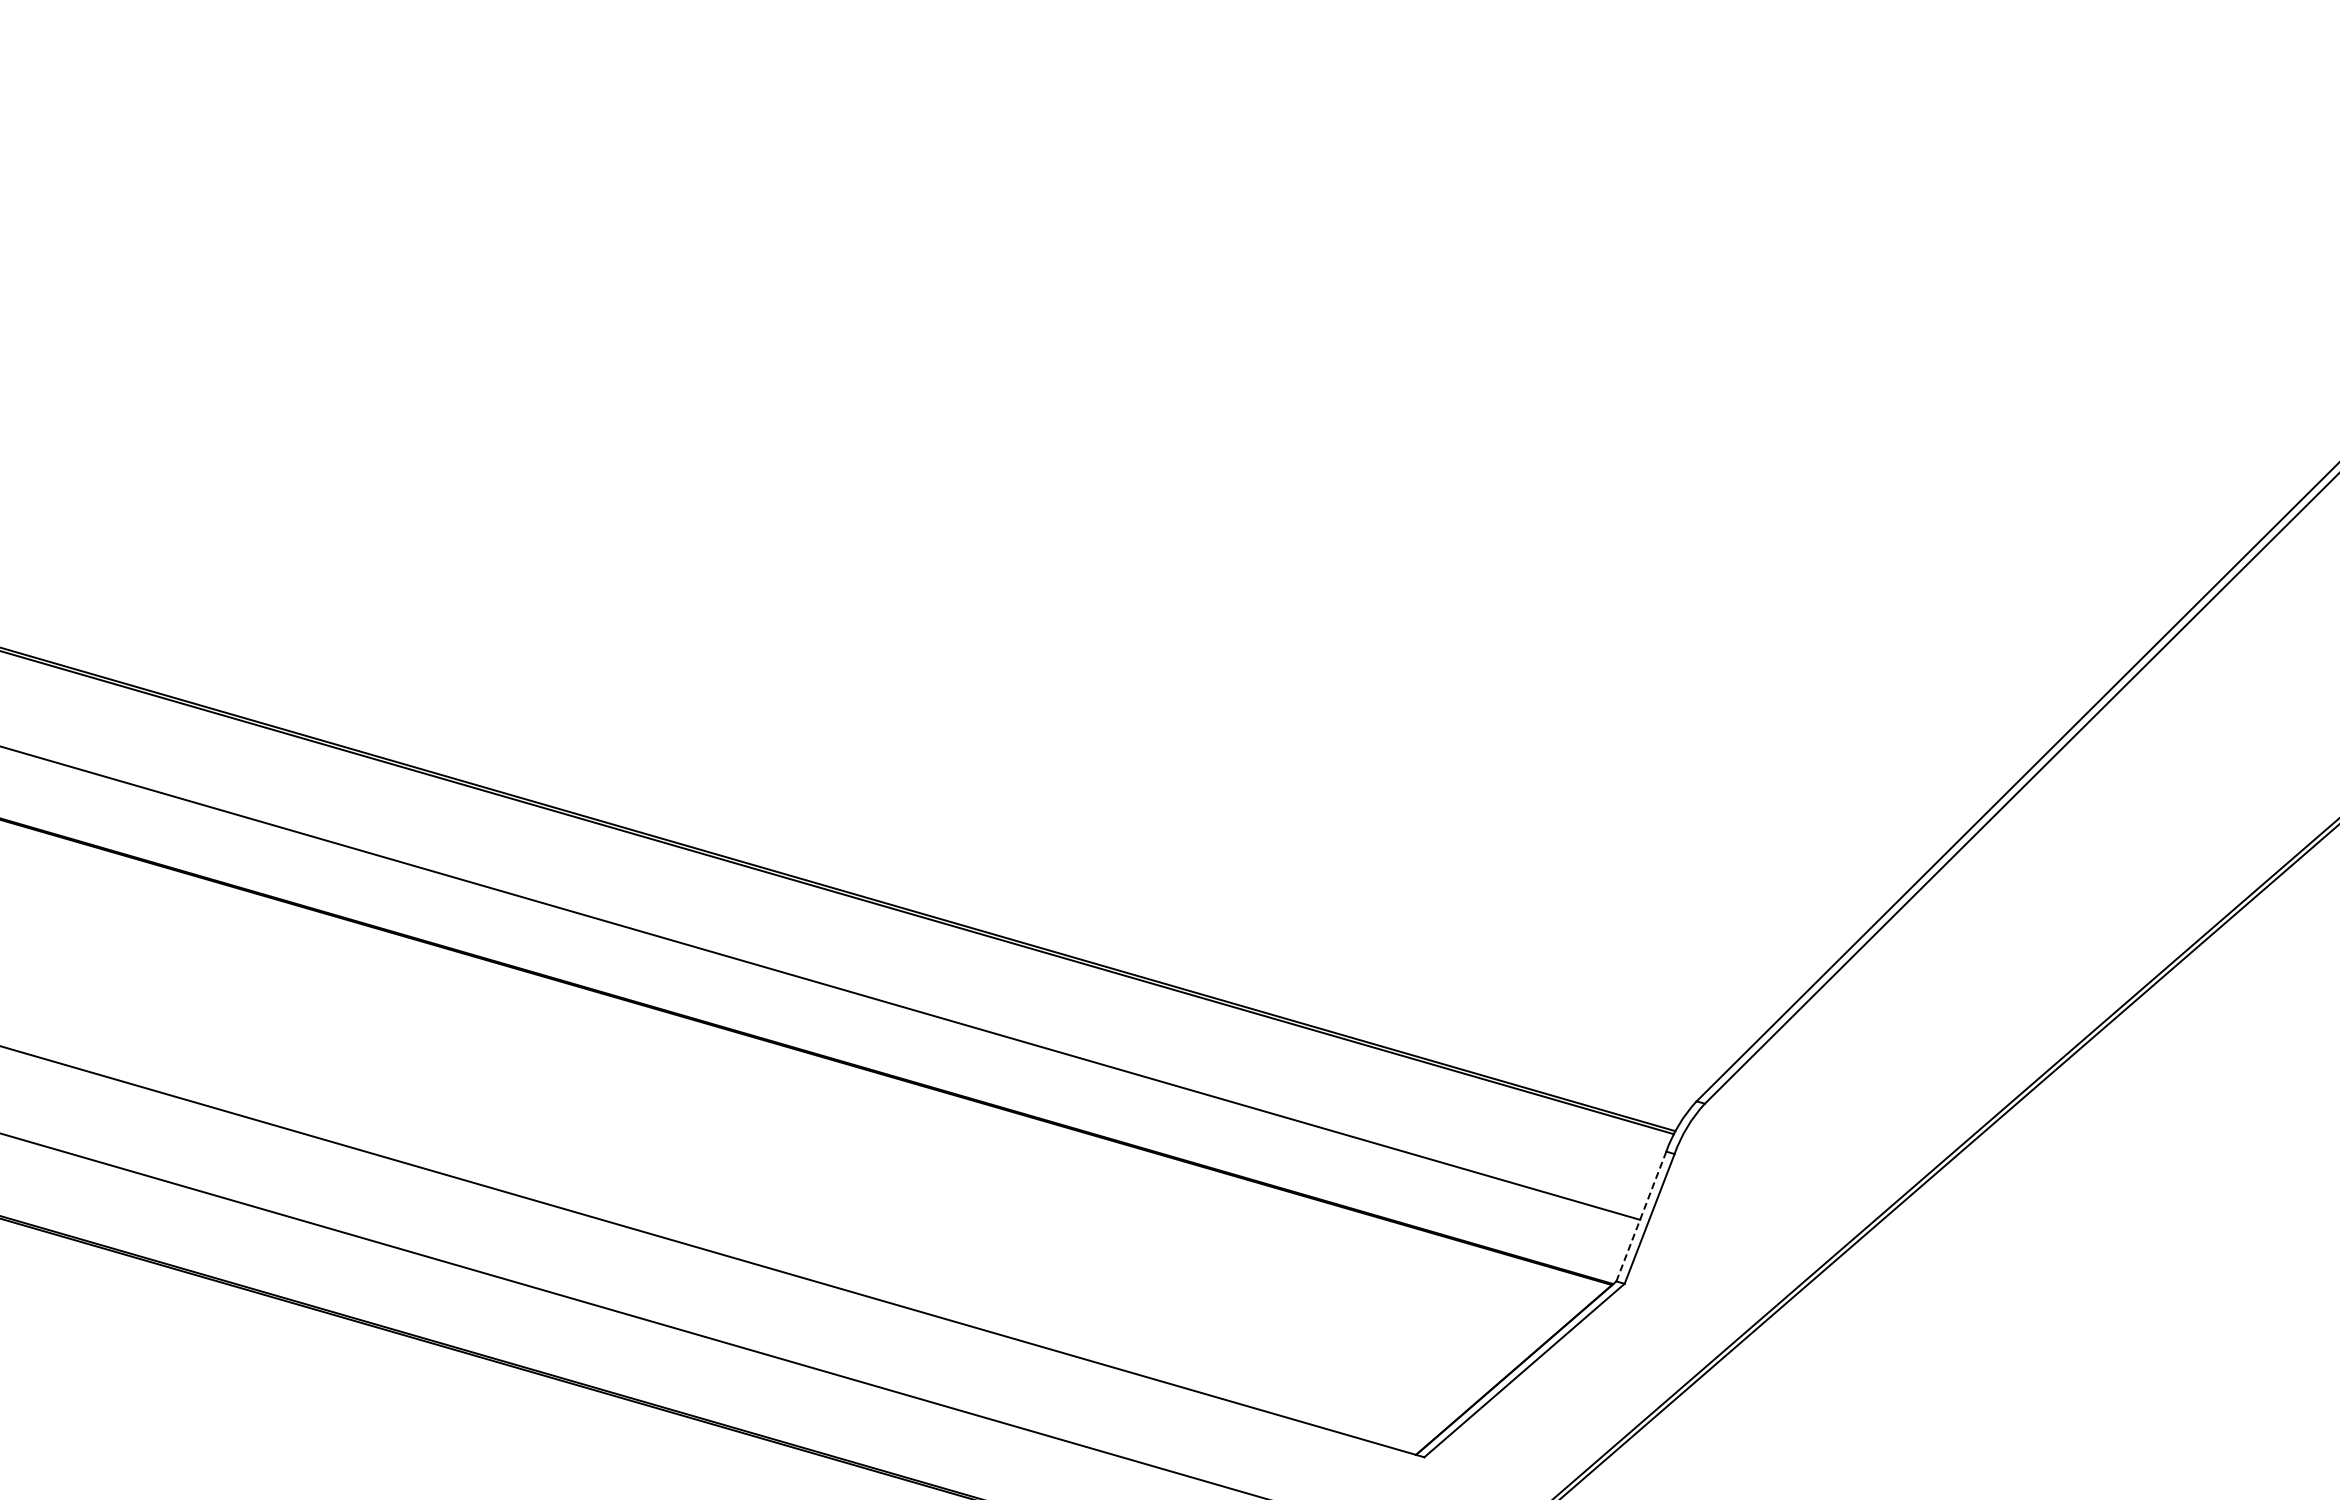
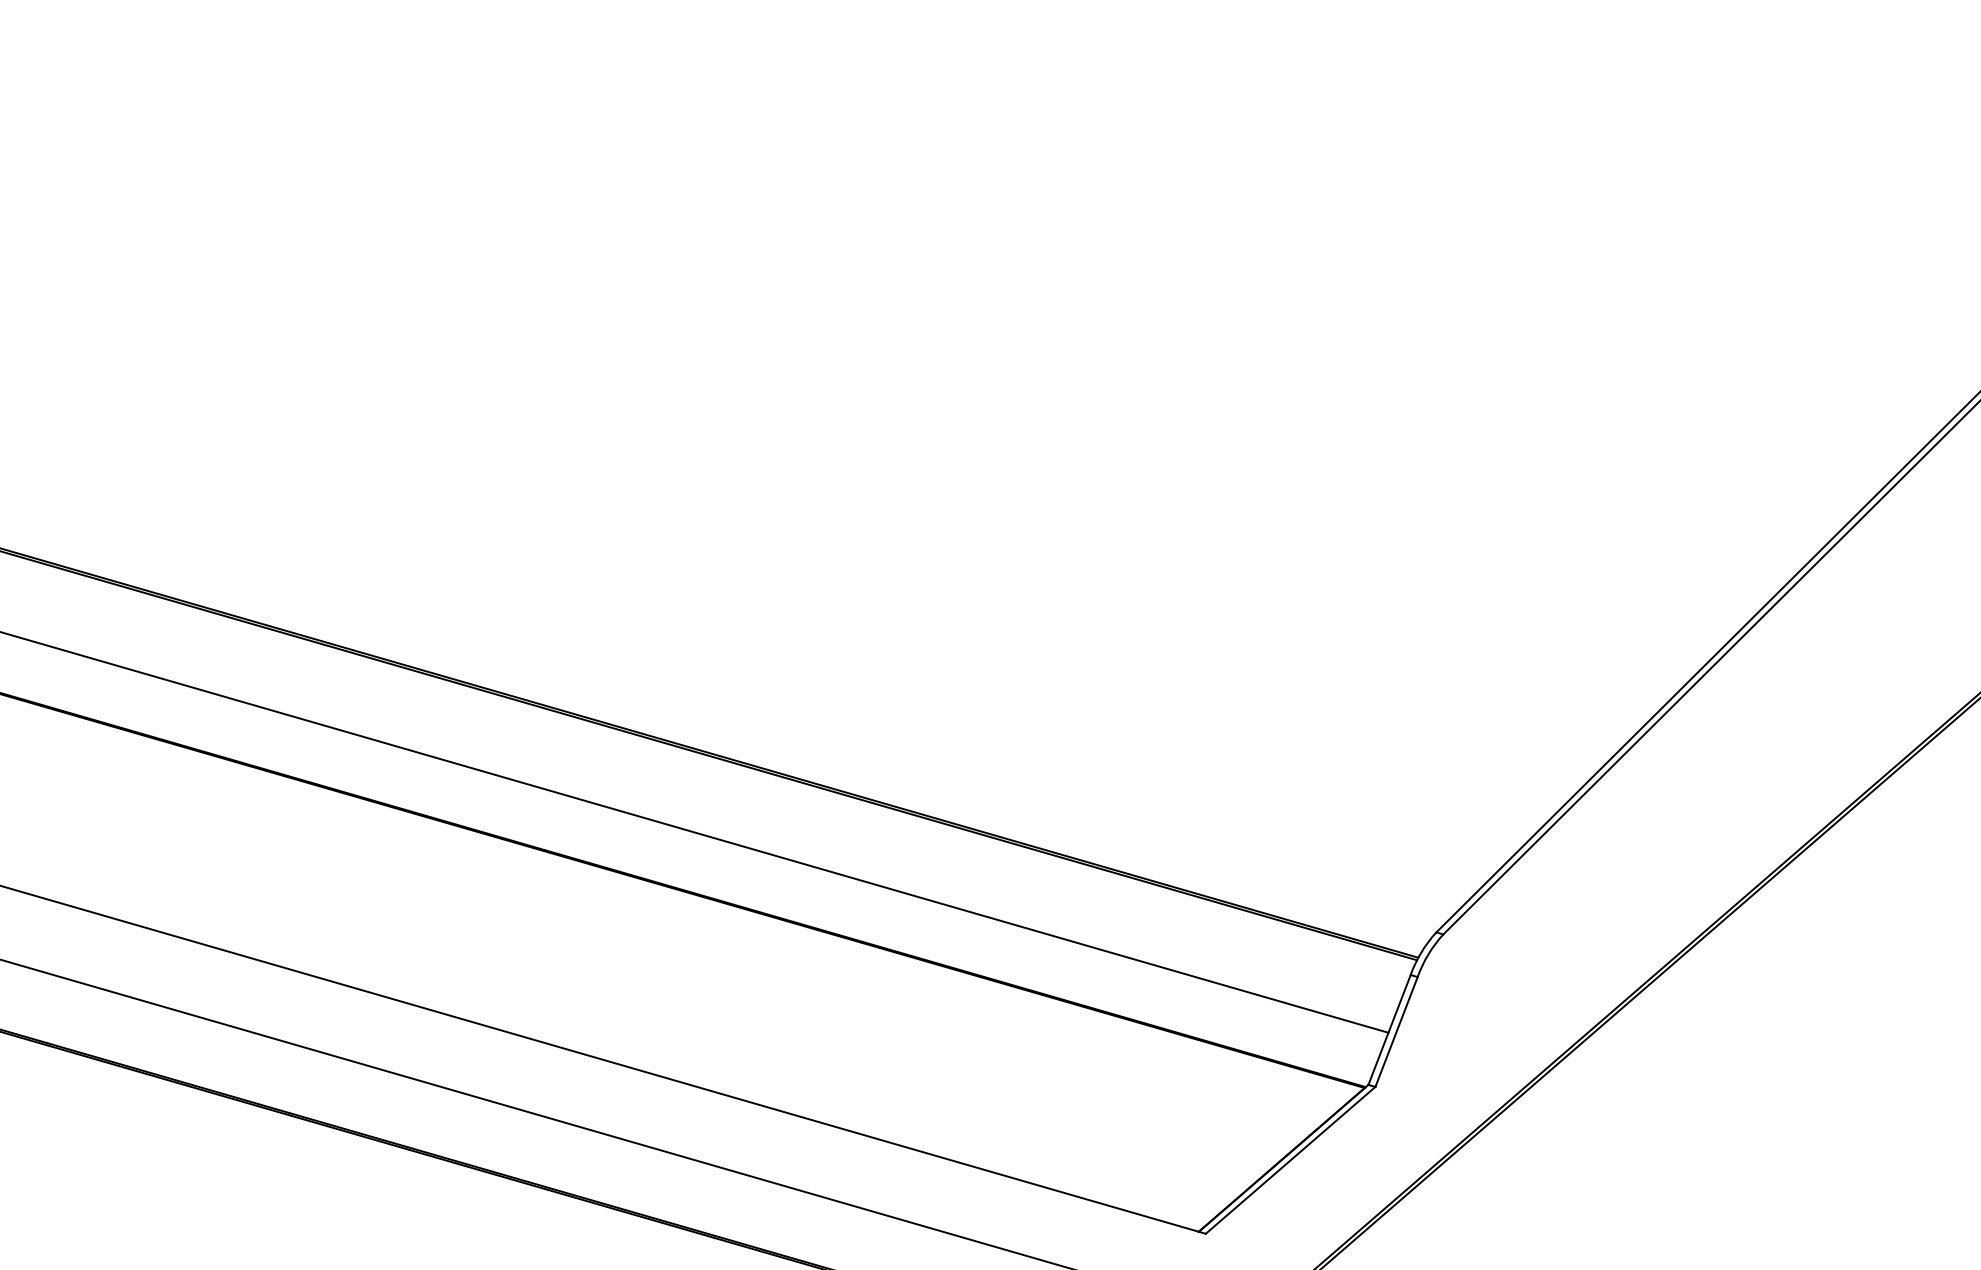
line: (1641, 1216) -> (1389, 1029), dashed -> solid

